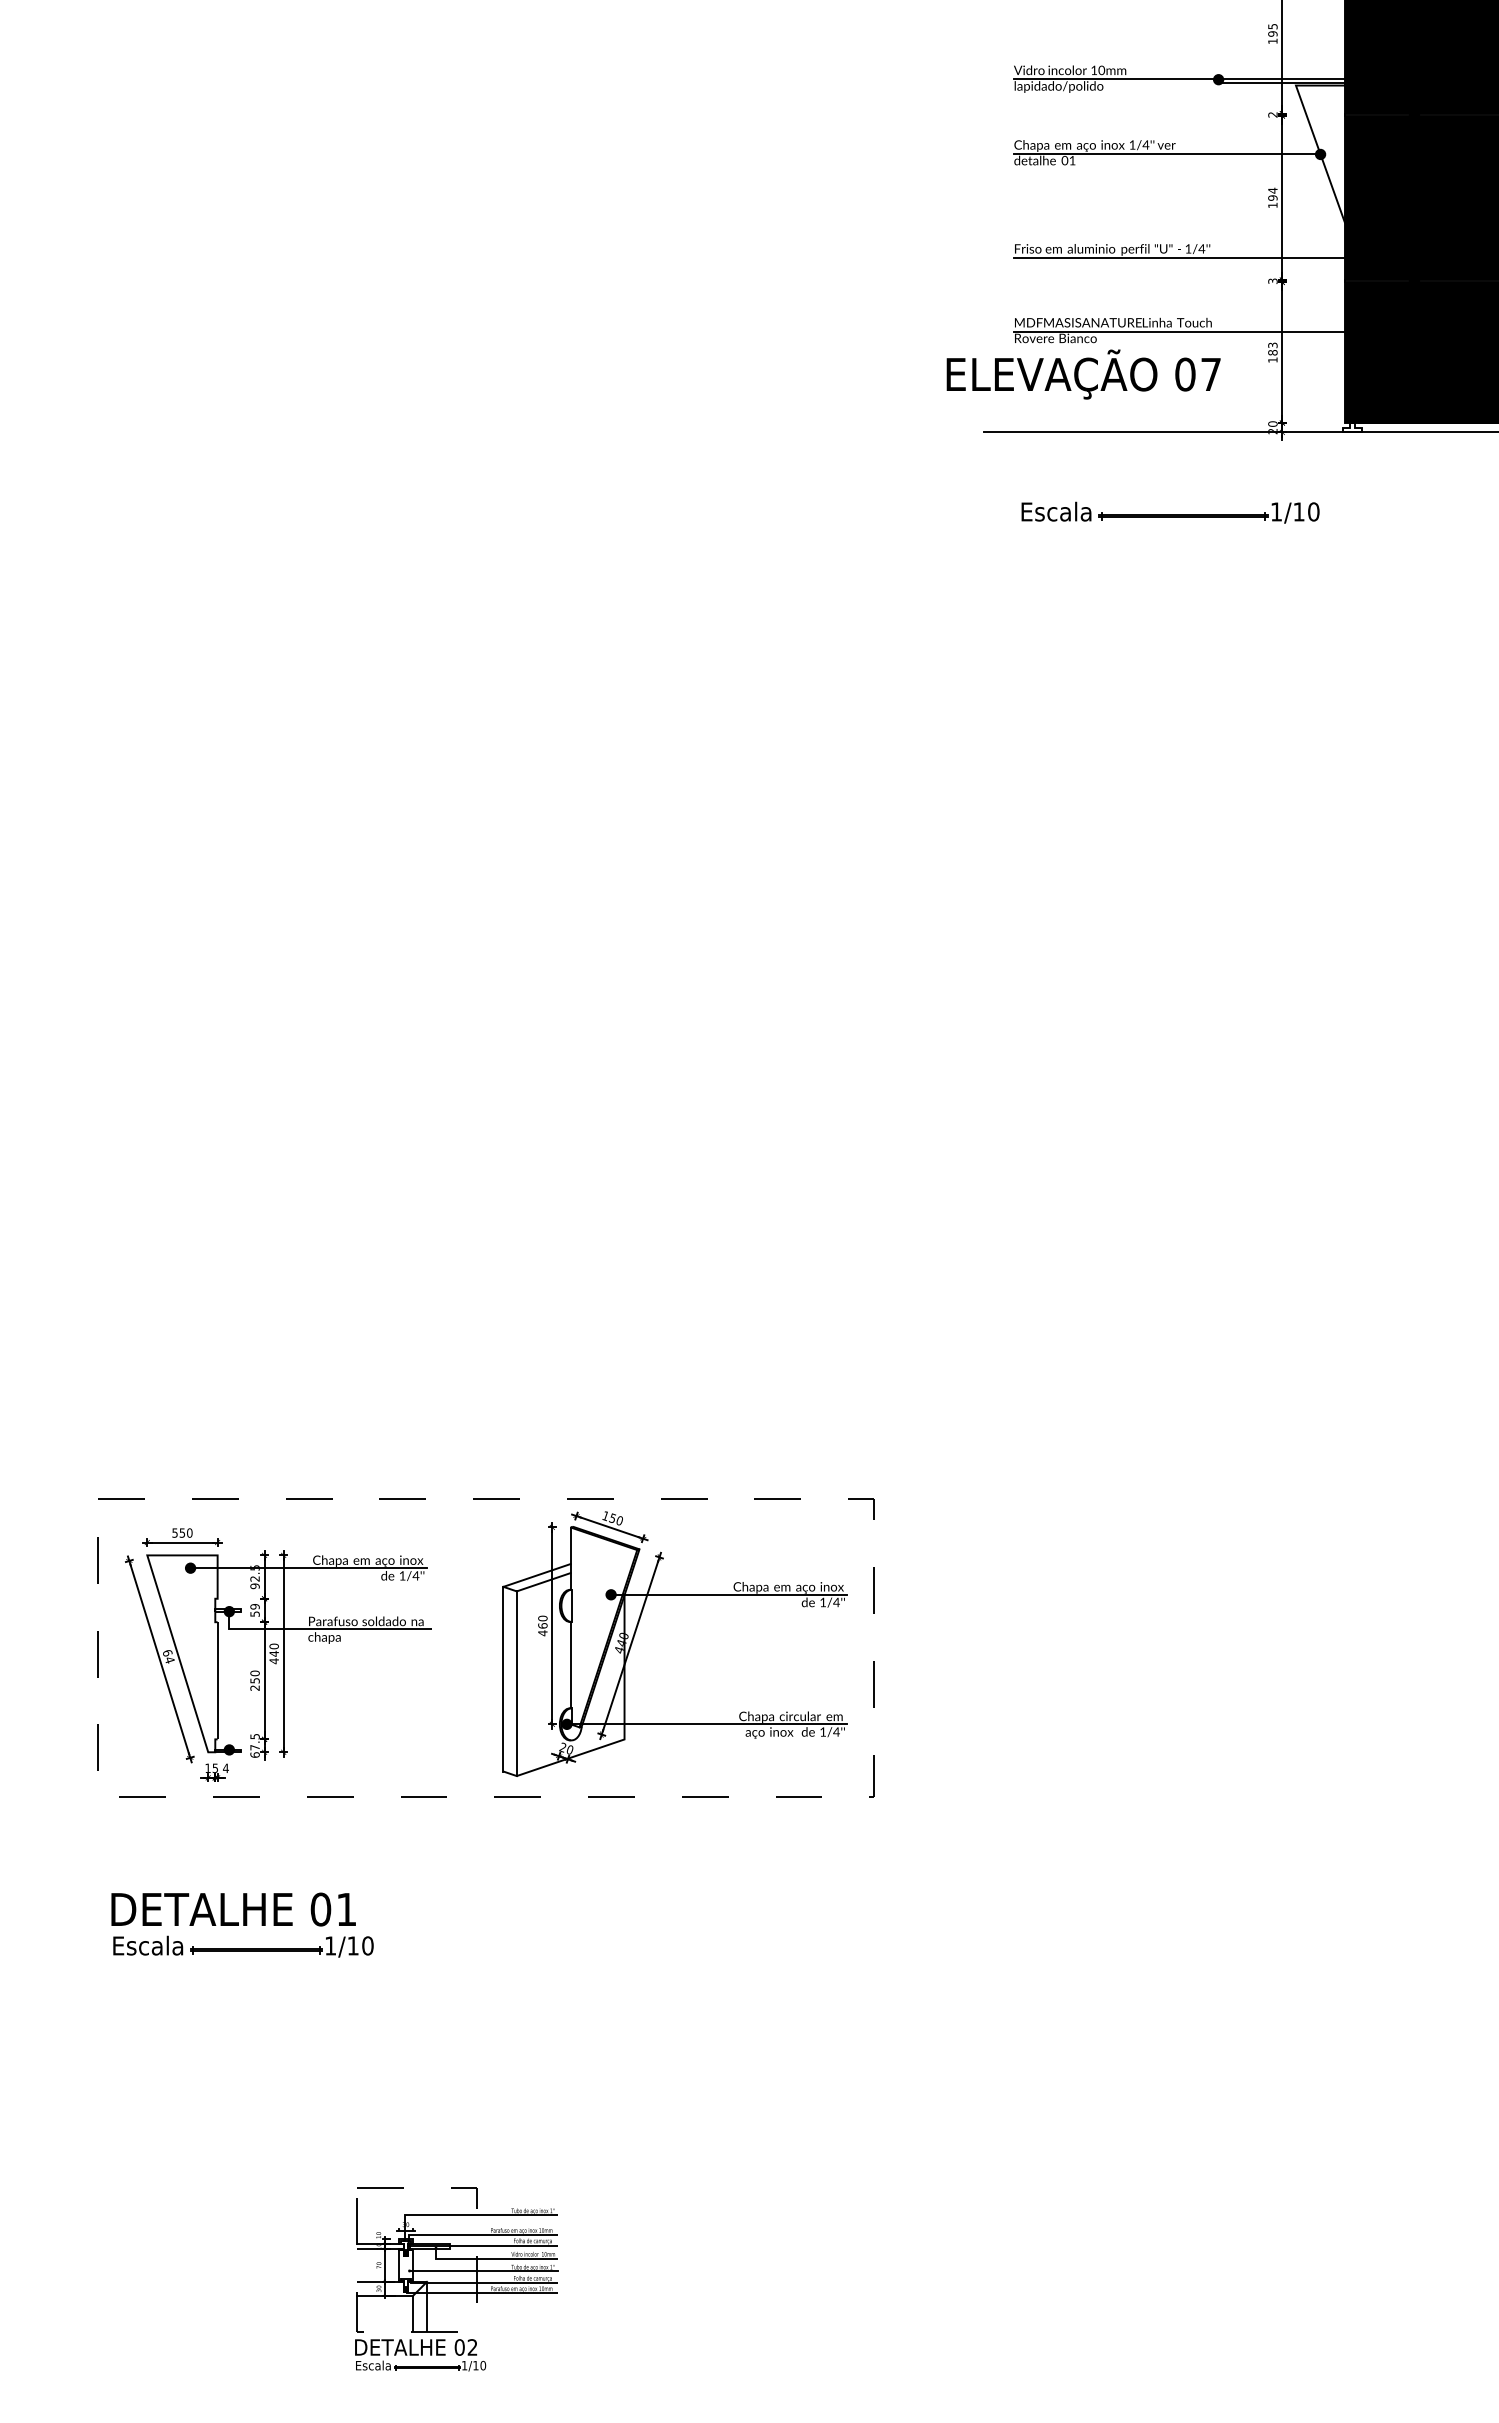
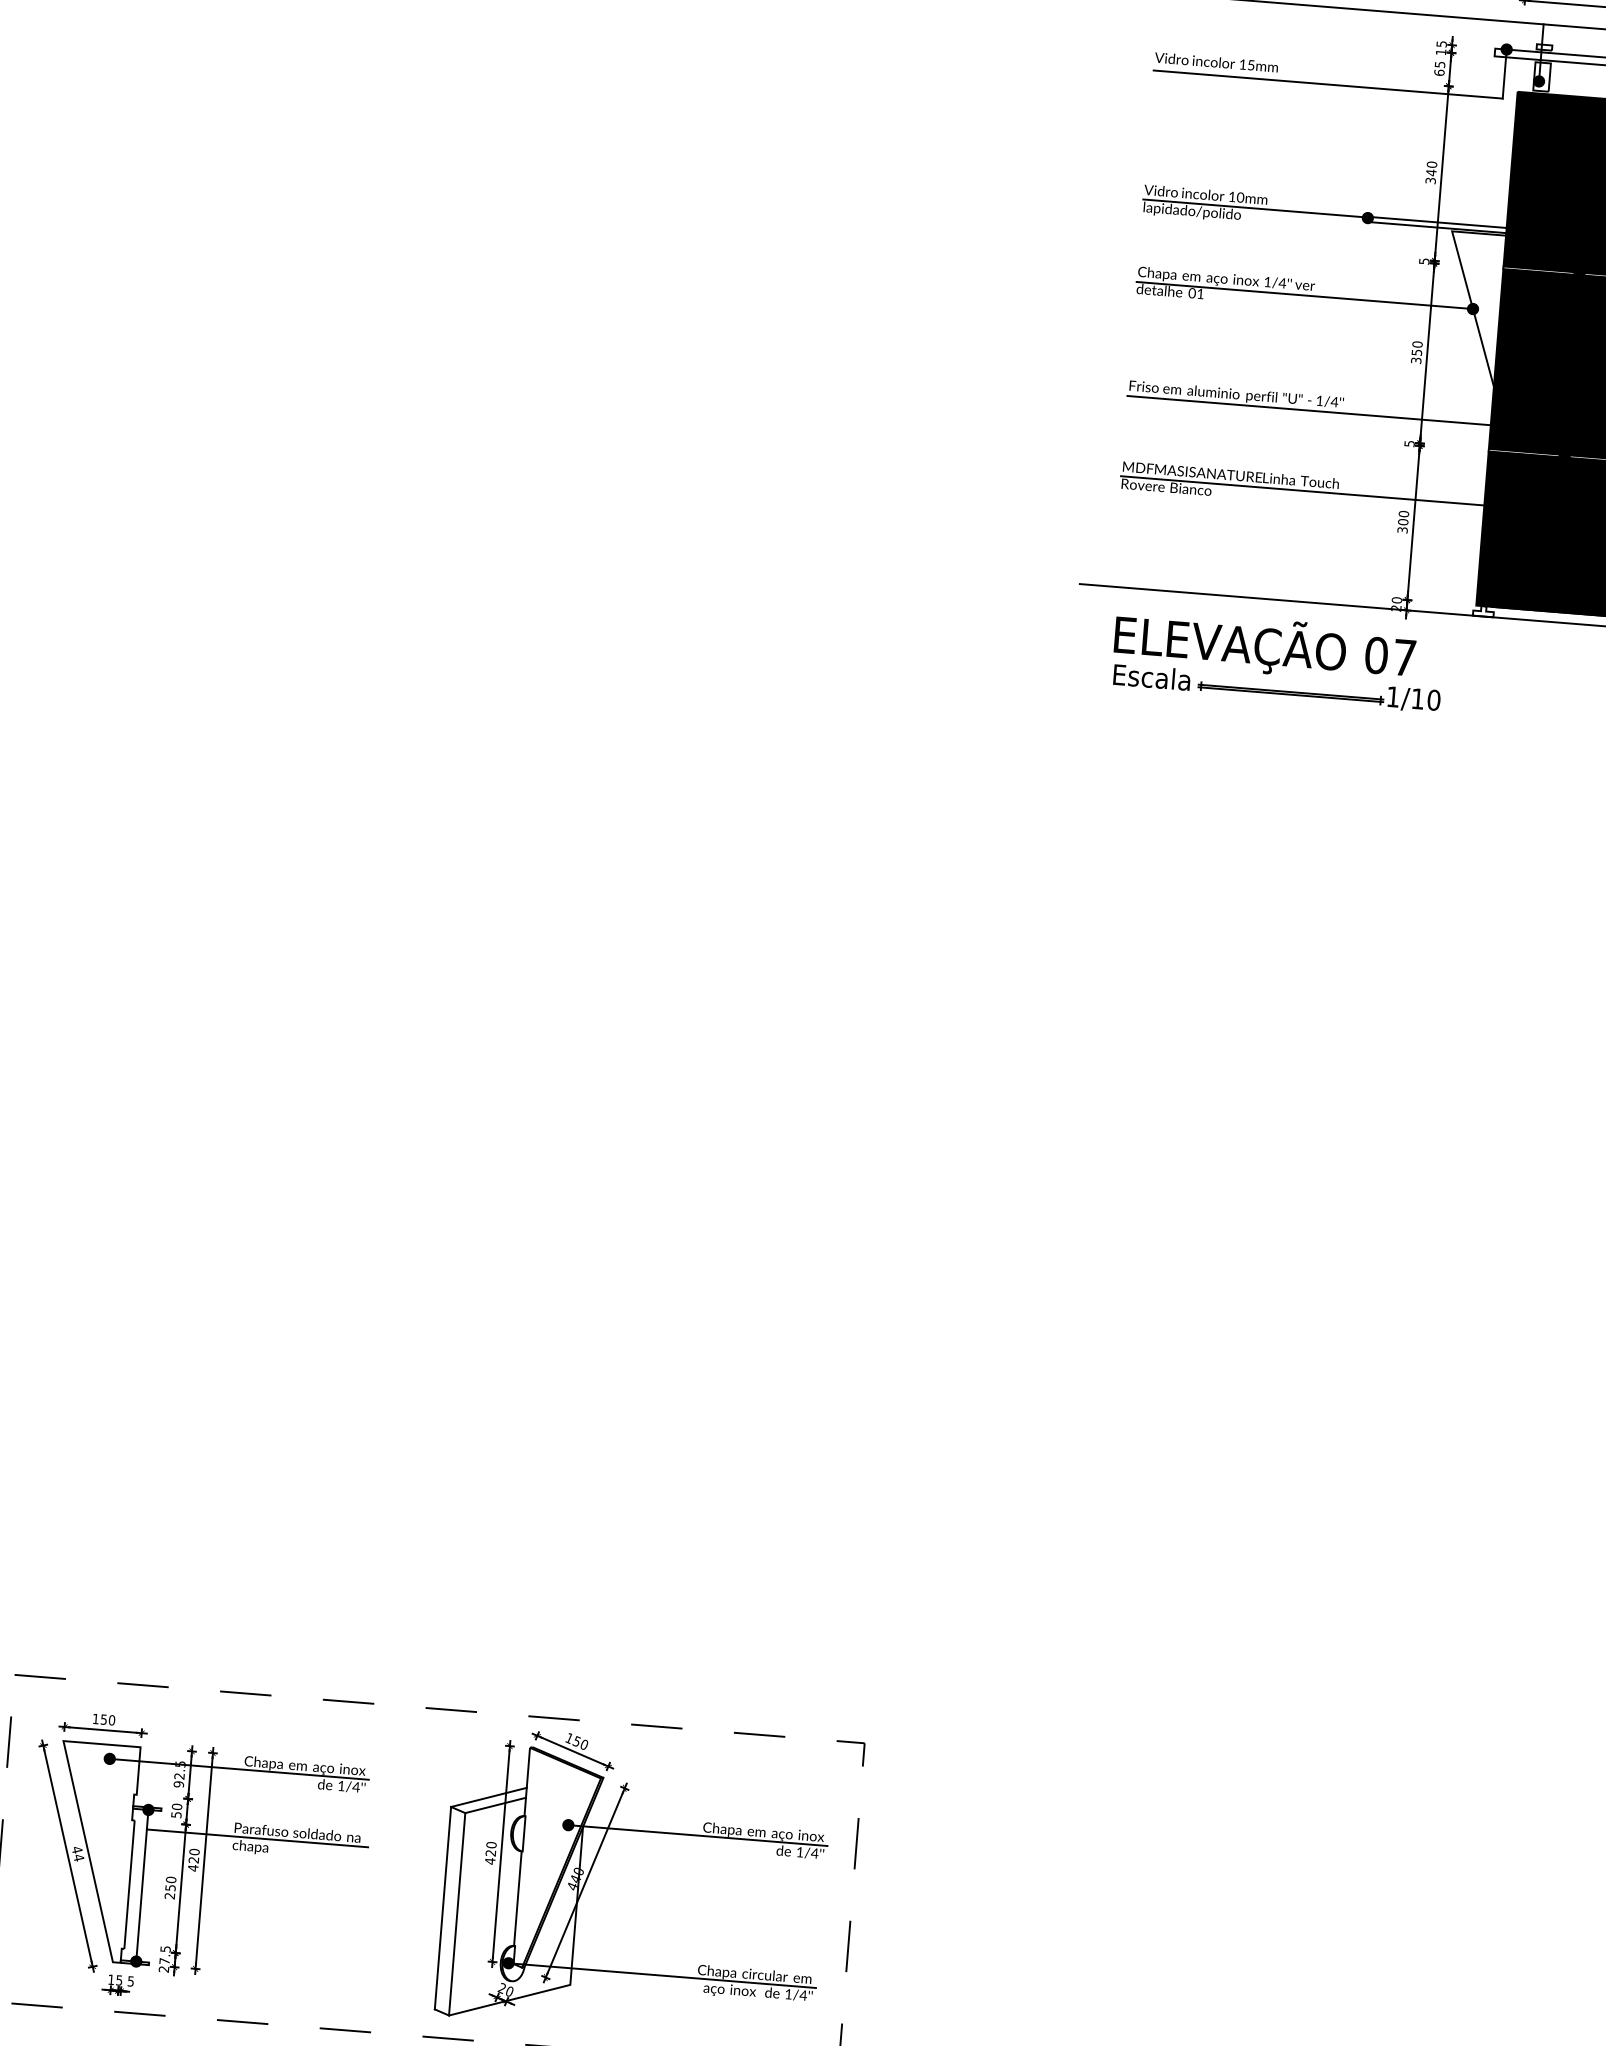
text: (1272, 33) -> (1430, 172), 195 -> 340
text: (1272, 114) -> (1423, 260), 2 -> 5
text: (1272, 197) -> (1416, 351), 194 -> 350
text: (1272, 280) -> (1409, 442), 3 -> 5
text: (1272, 352) -> (1402, 521), 183 -> 300
text: (1083, 374) -> (1264, 646), moved
text: (174, 1532) -> (95, 1718), 550 -> 150
text: (254, 1606) -> (176, 1806), 59 -> 50
text: (542, 1625) -> (490, 1852), 460 -> 420
text: (167, 1653) -> (76, 1850), 64 -> 44
text: (273, 1653) -> (193, 1859), 440 -> 420
line: (229, 1689) -> (141, 1895), added
text: (254, 1754) -> (163, 1968), 67.5 -> 27.5
text: (225, 1768) -> (130, 1981), 4 -> 5

